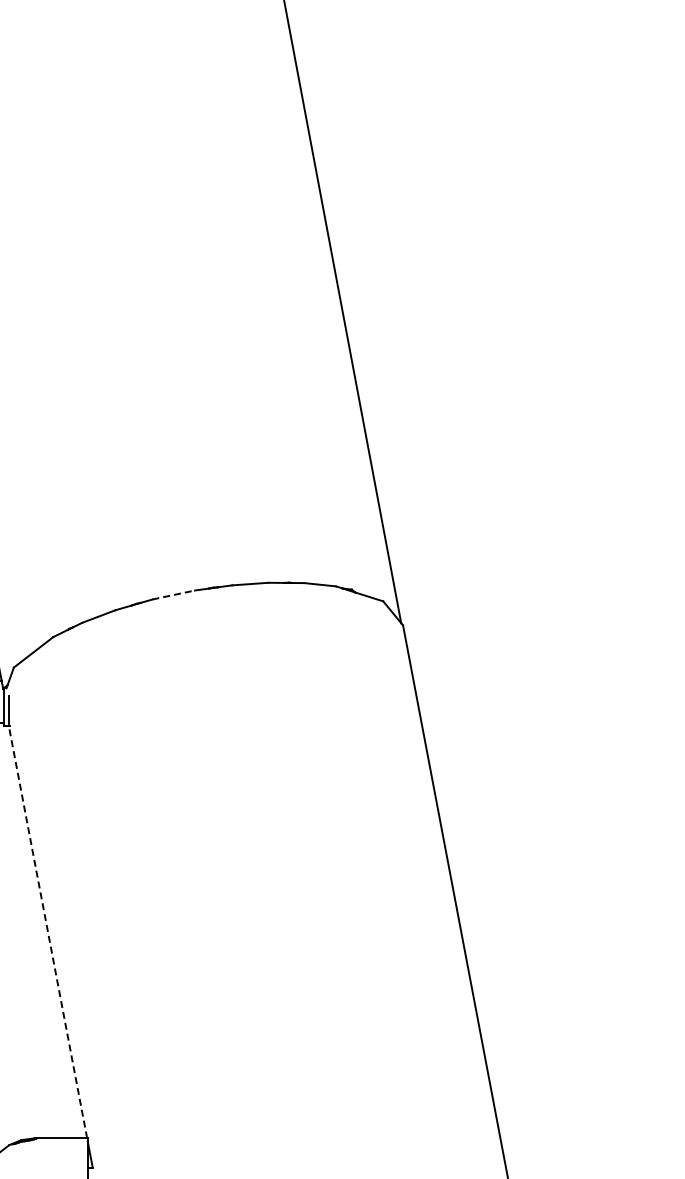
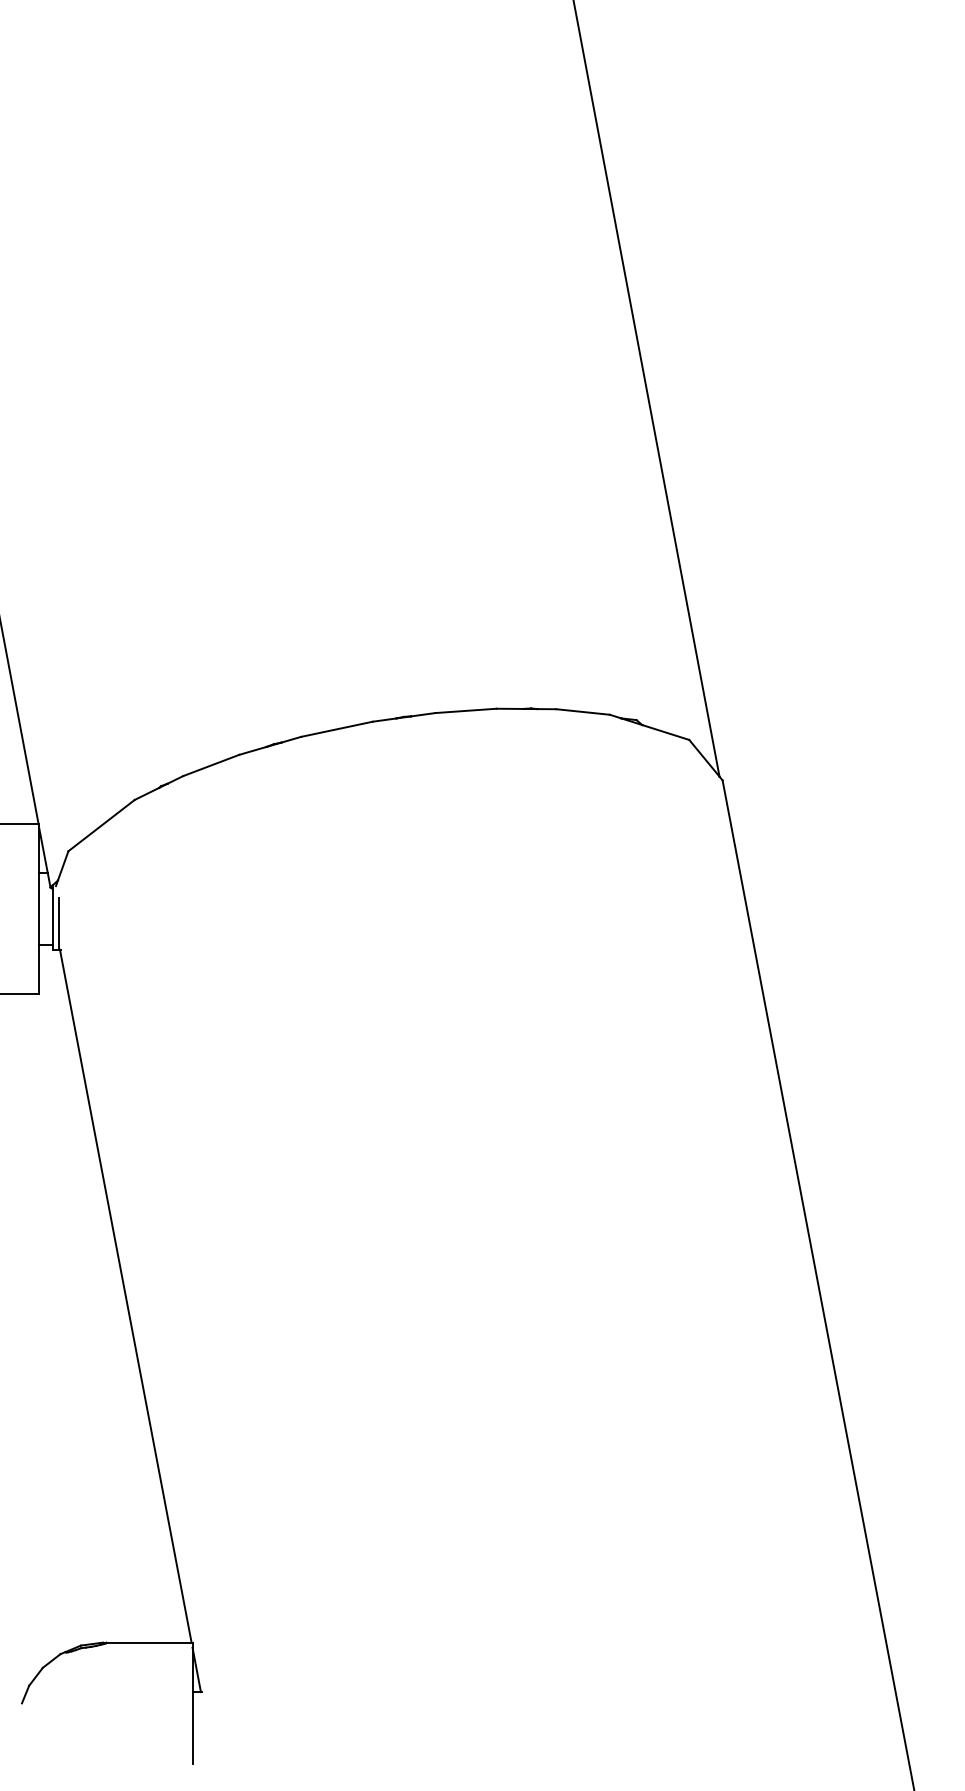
line: (173, 595) -> (336, 730), dashed -> solid
line: (48, 932) -> (126, 1296), dashed -> solid

